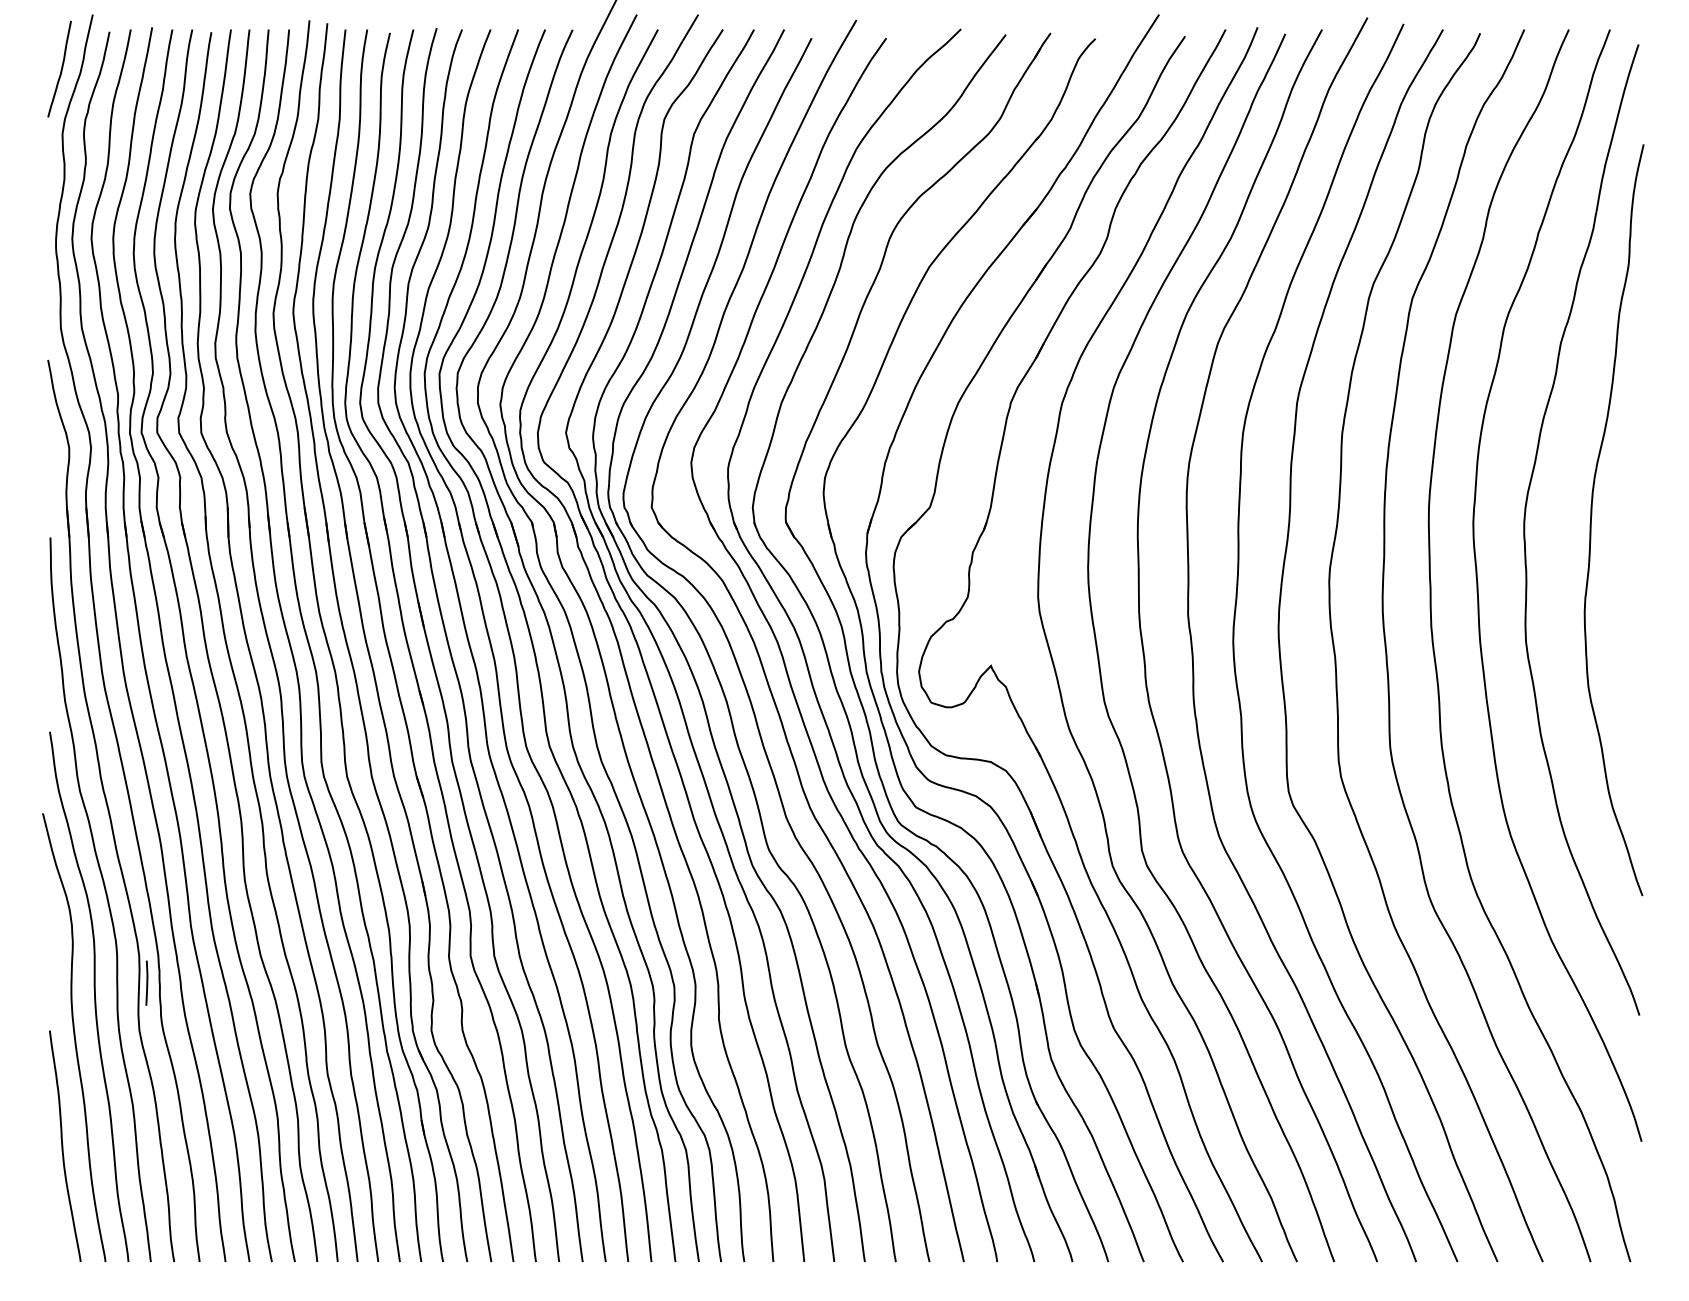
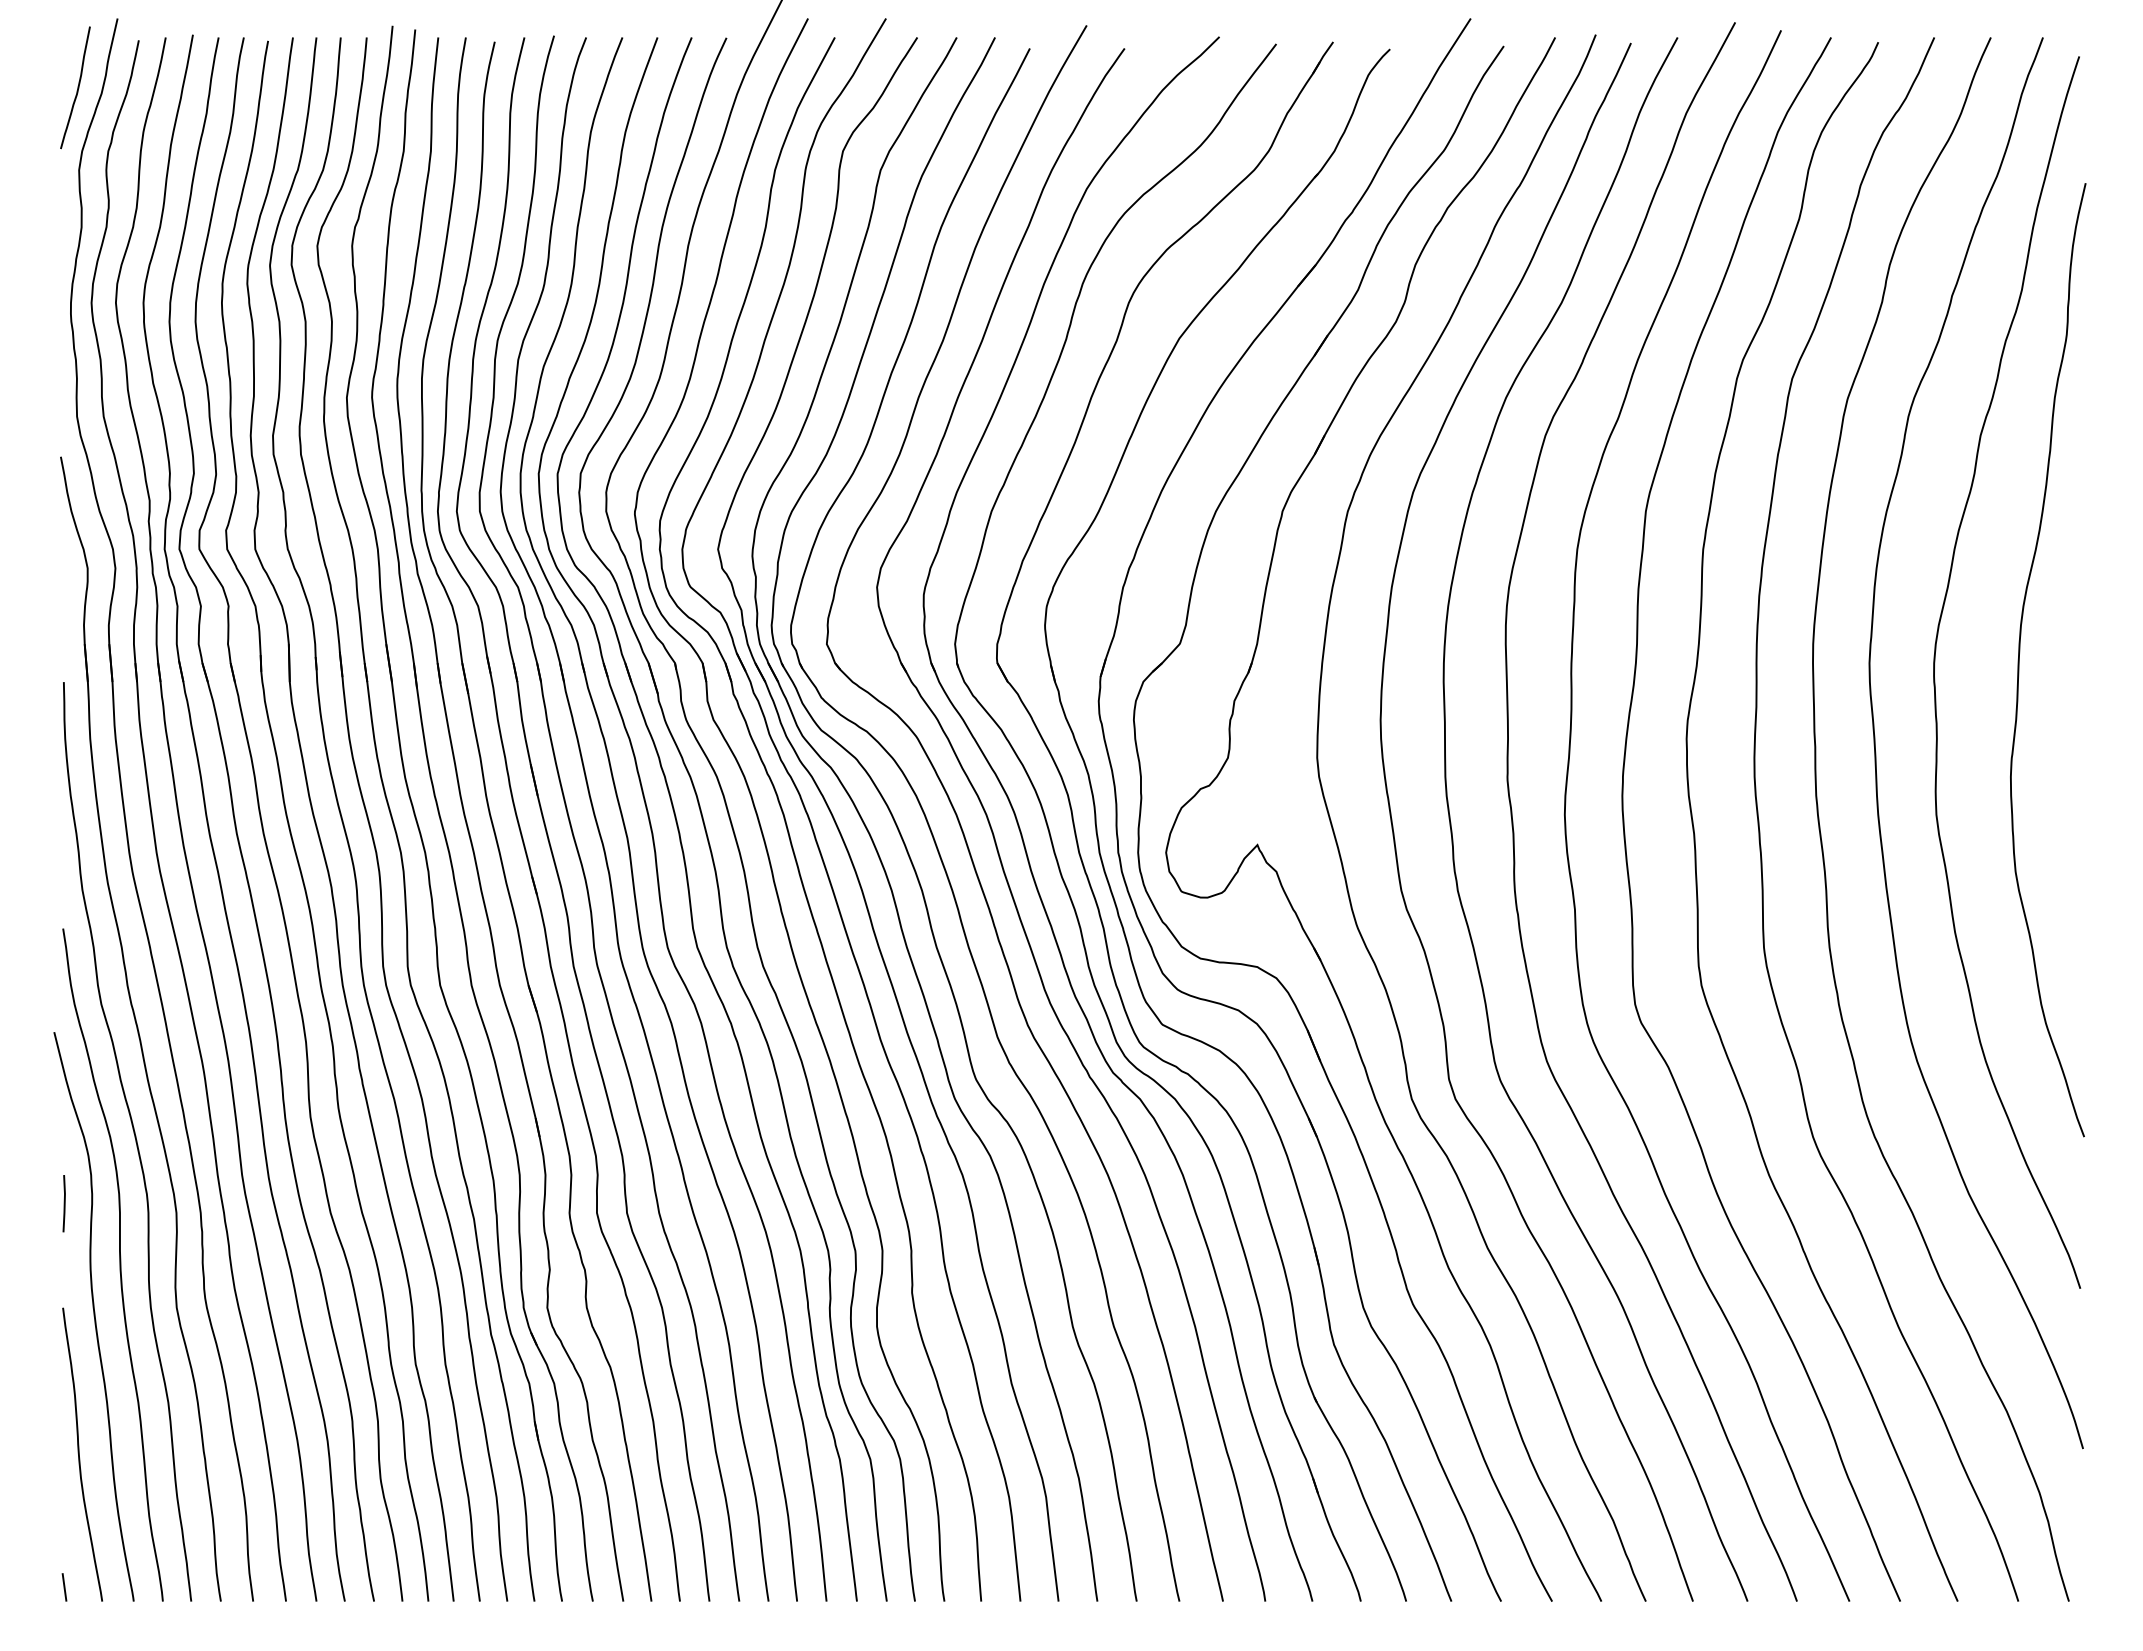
line: (146, 983) -> (63, 1203), moved
line: (50, 1250) -> (64, 1587), added

